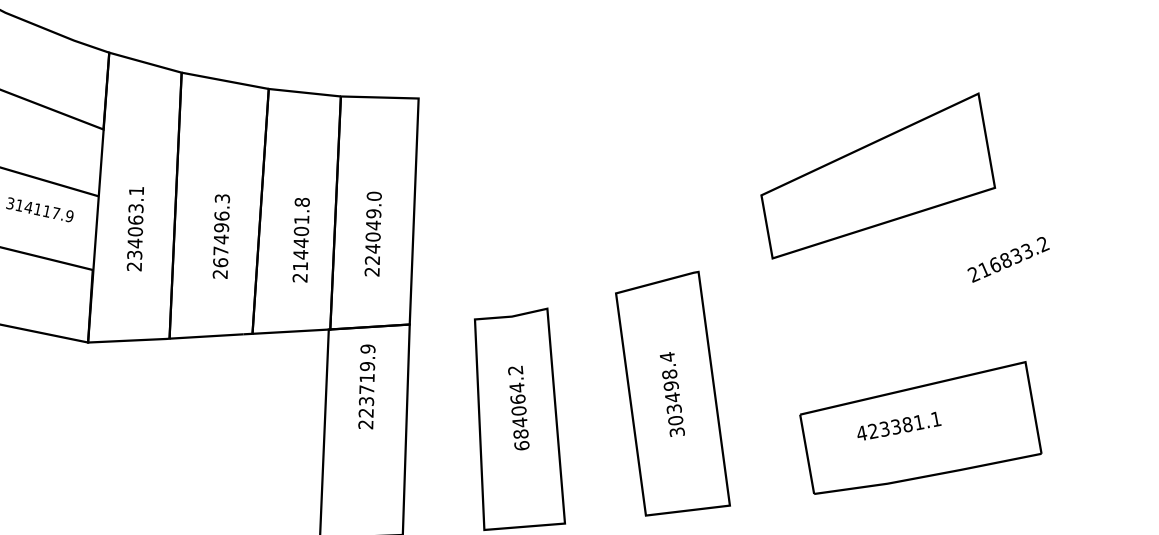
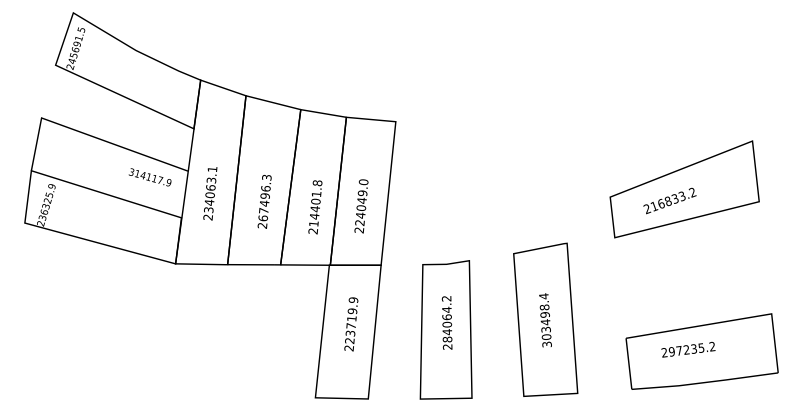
text: (1007, 258) -> (669, 200), moved
text: (367, 387) -> (351, 324), moved
text: (898, 426) -> (688, 349), 423381.1 -> 297235.2
text: (521, 445) -> (447, 346), 684064.2 -> 284064.2

